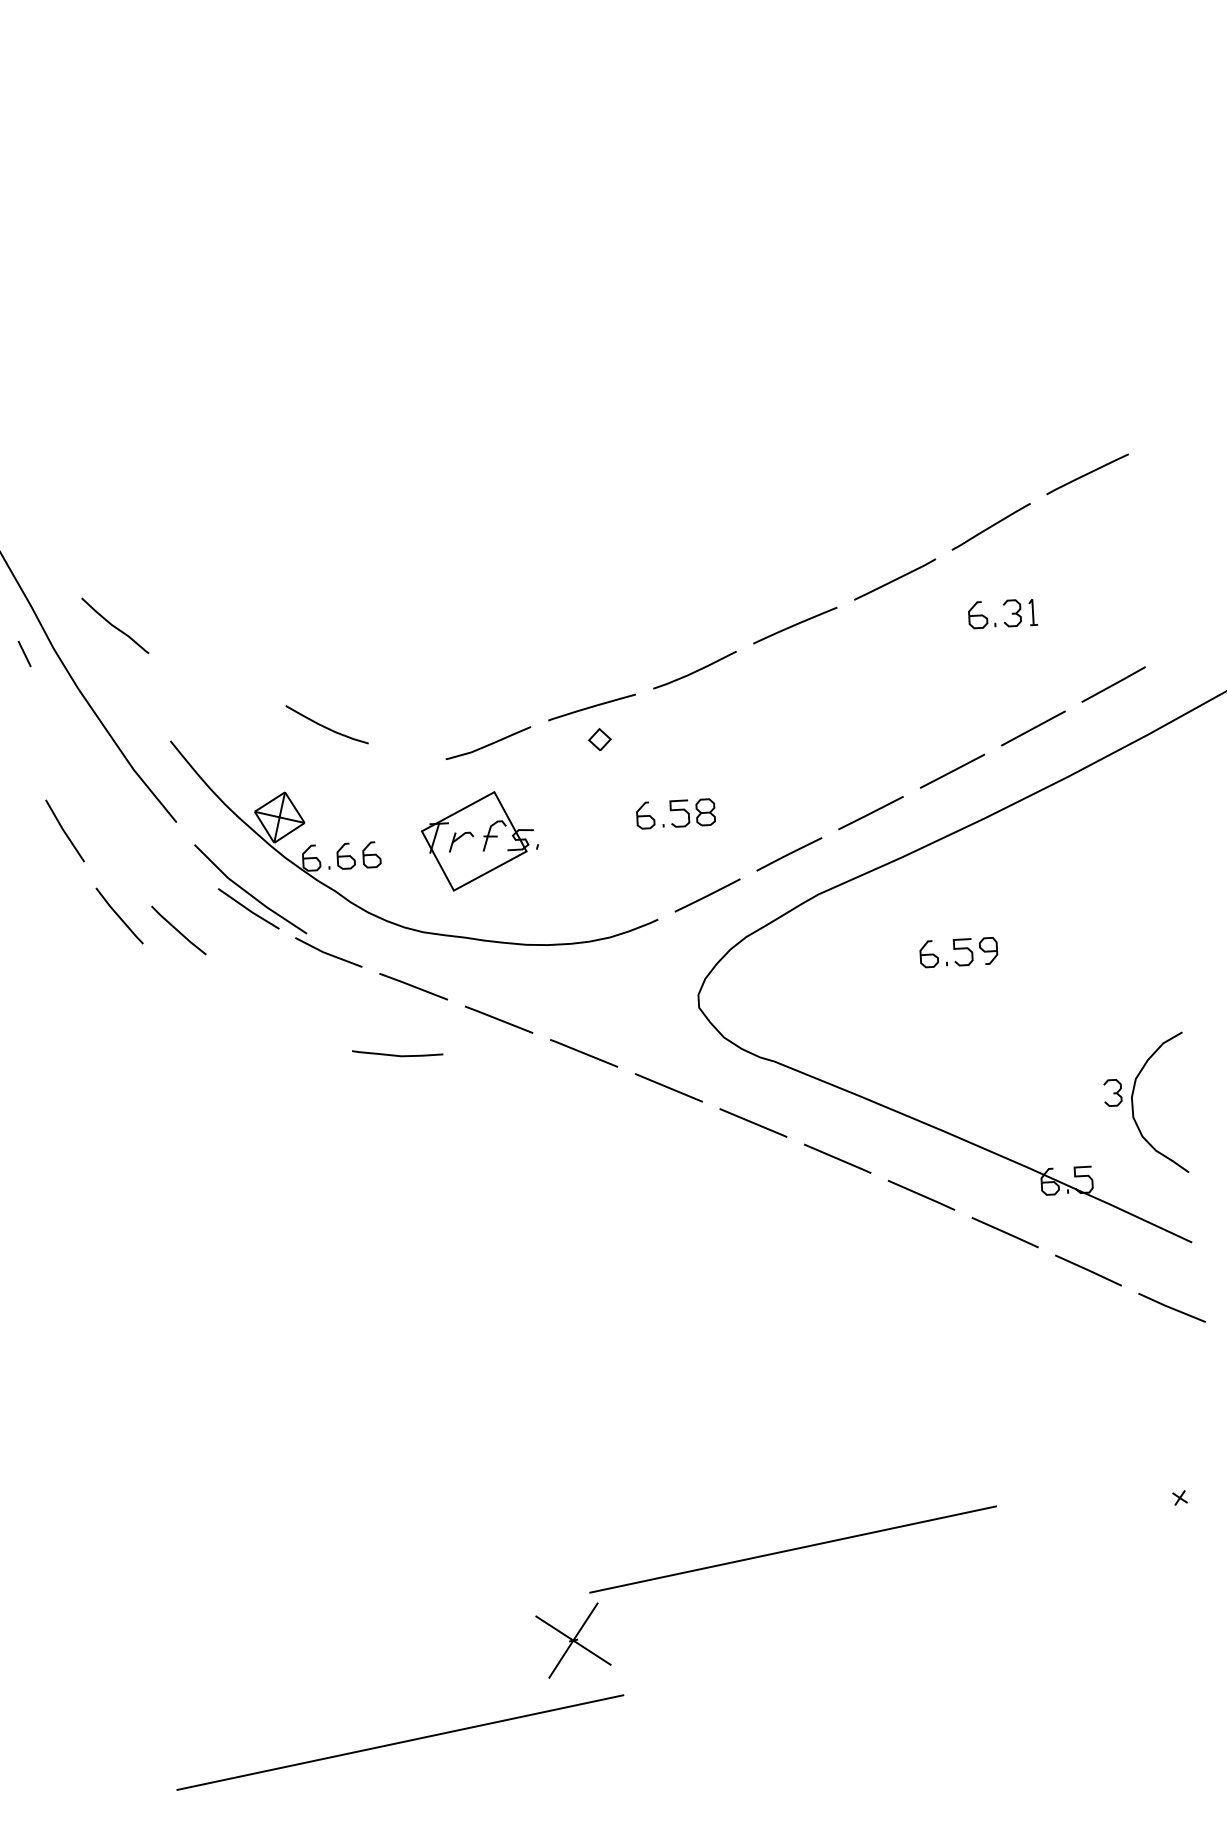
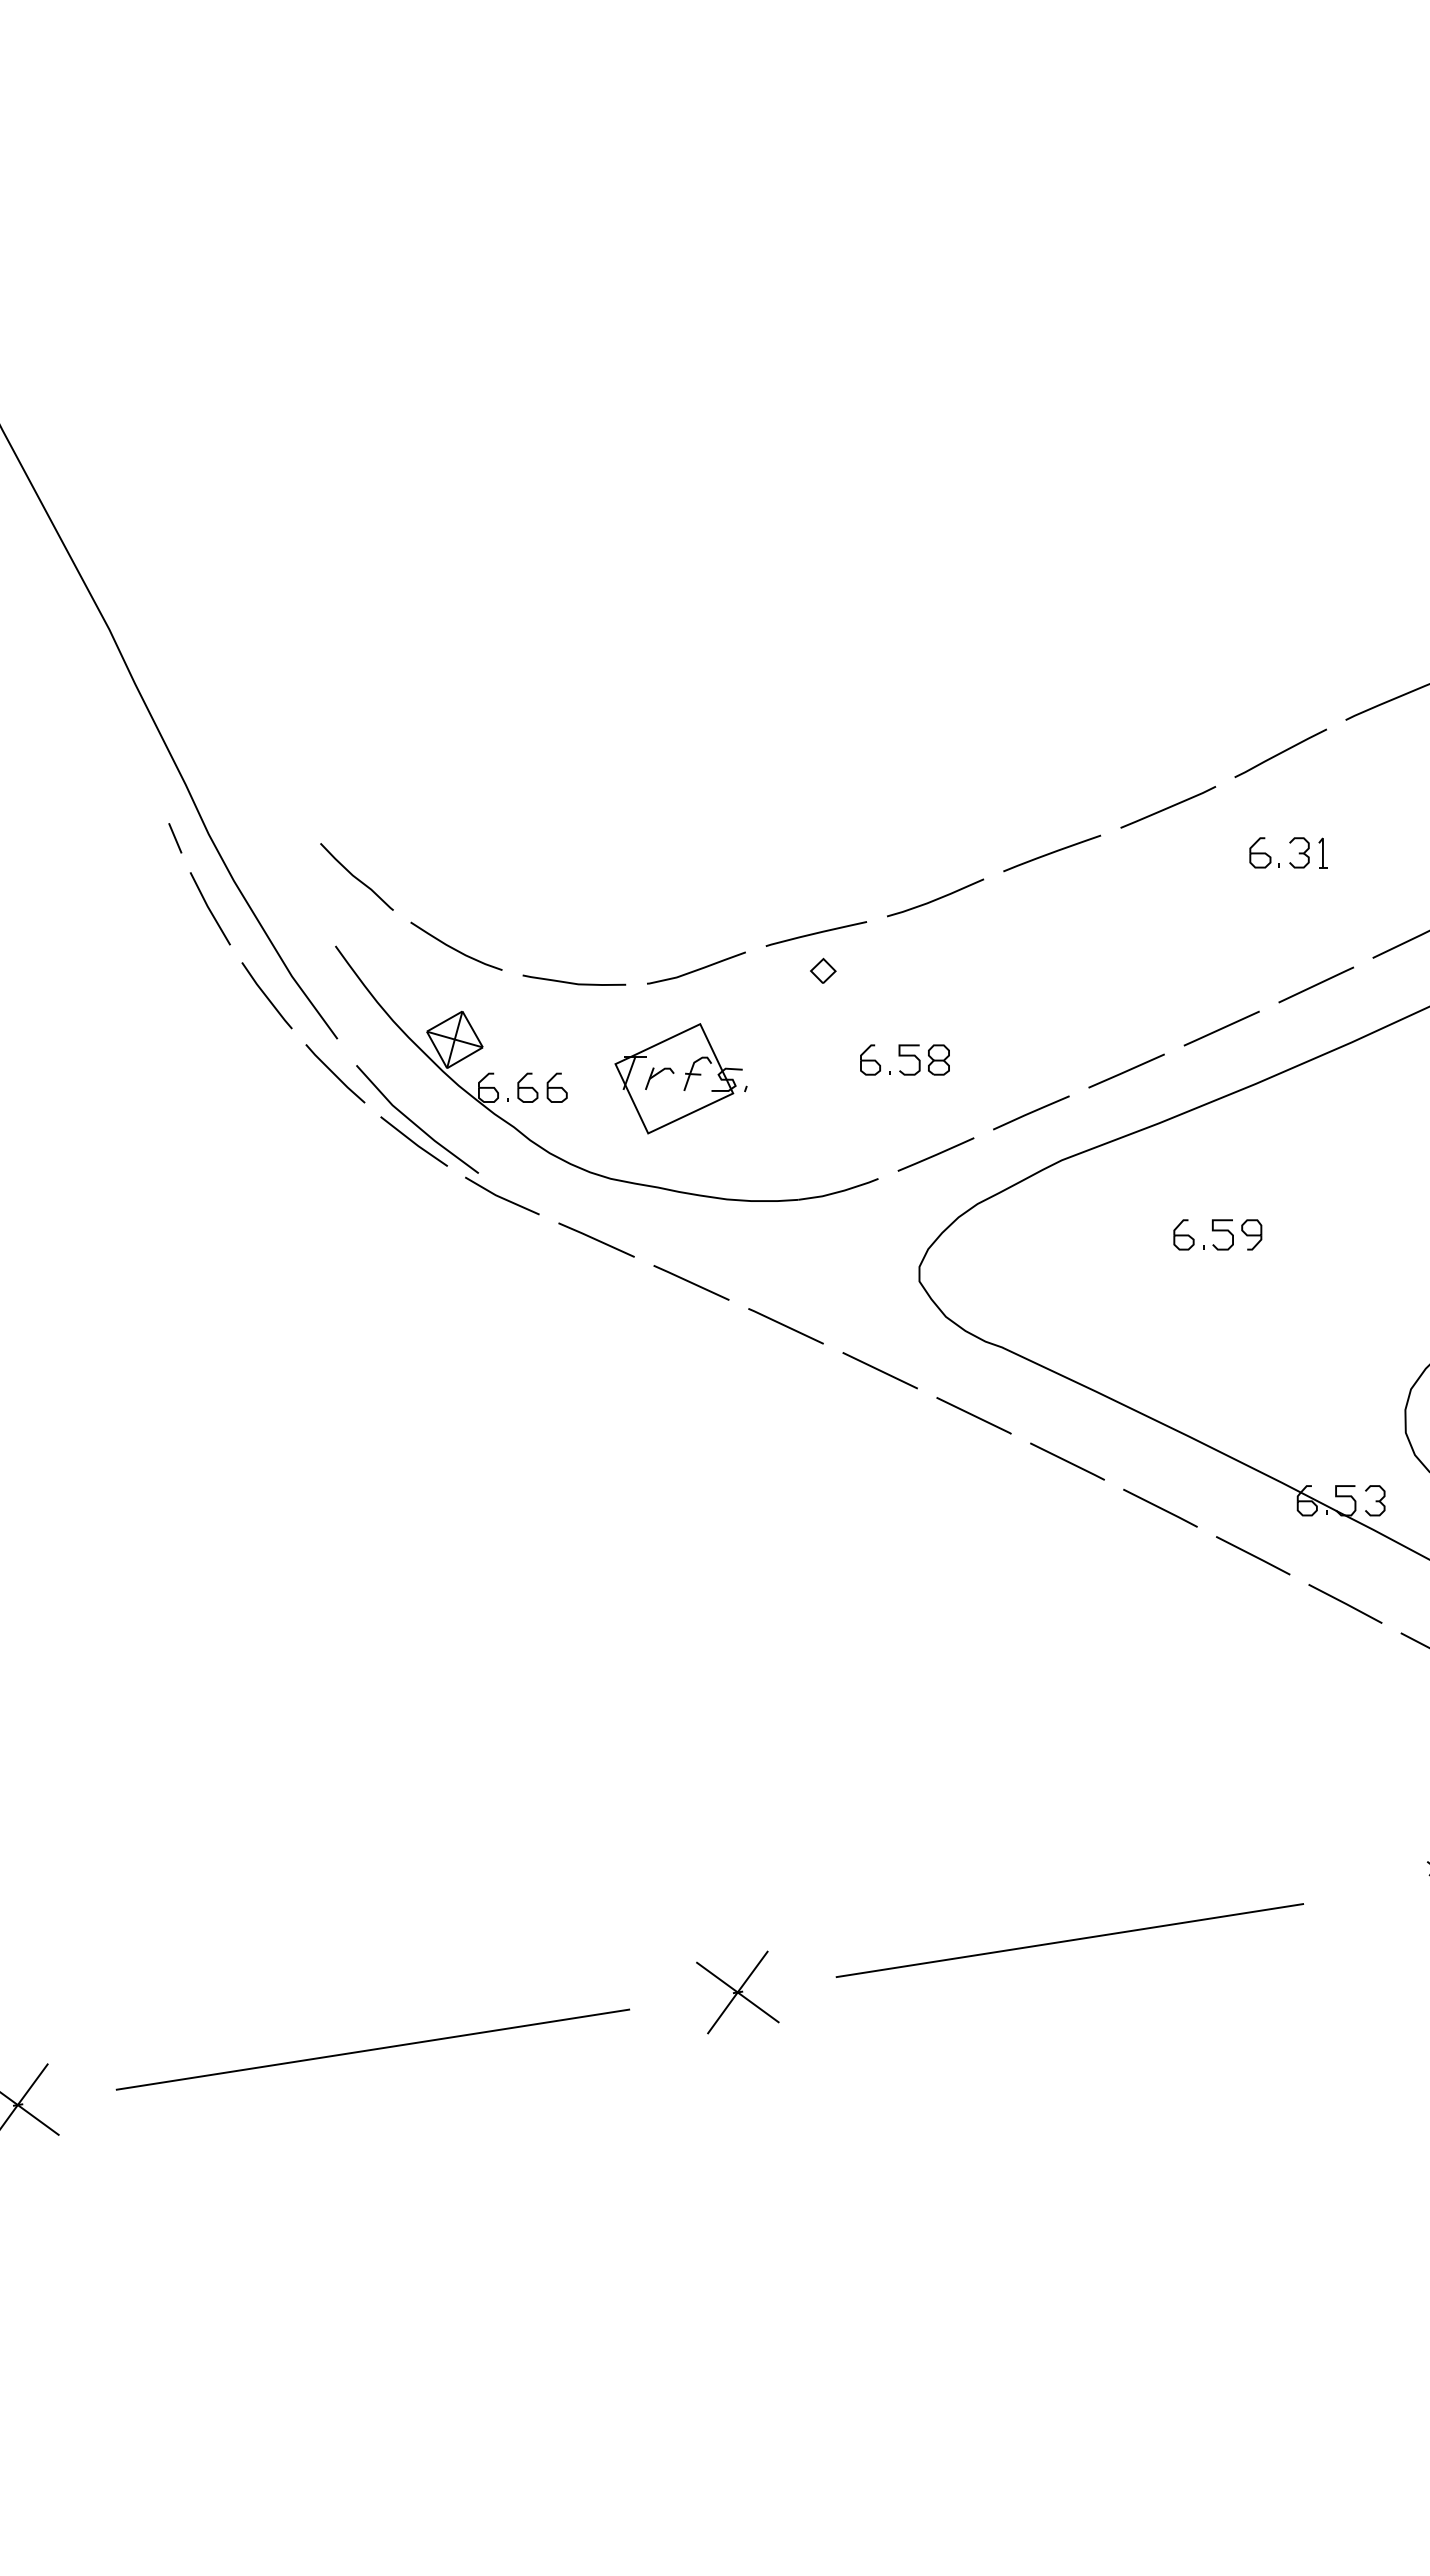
curve: (113, 625) -> (355, 876), moved
curve: (326, 726) -> (455, 948), moved
line: (64, 830) -> (209, 908), moved
line: (119, 915) -> (266, 995), moved
line: (178, 930) -> (335, 1073), moved
curve: (397, 1054) -> (574, 982), moved
part: (1113, 1092) -> (1375, 1500), moved
line: (792, 1549) -> (1069, 1940), moved
line: (399, 1742) -> (372, 2049), moved

